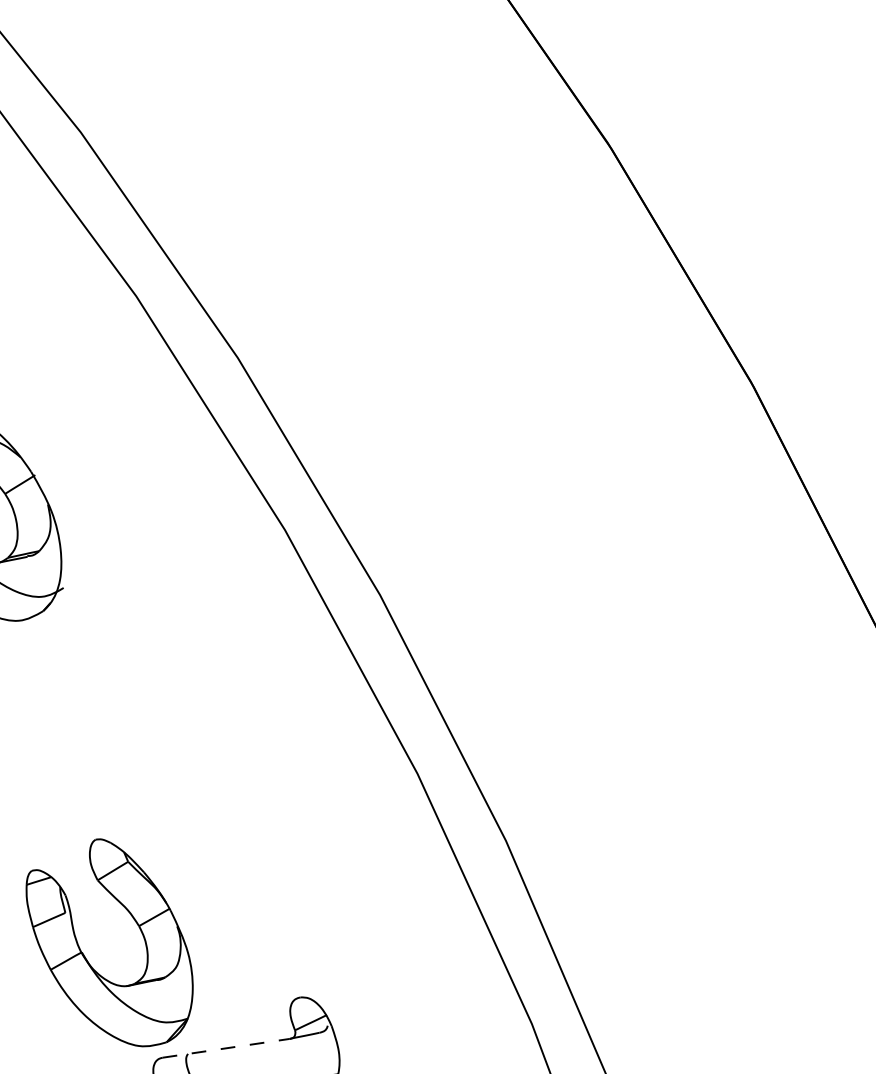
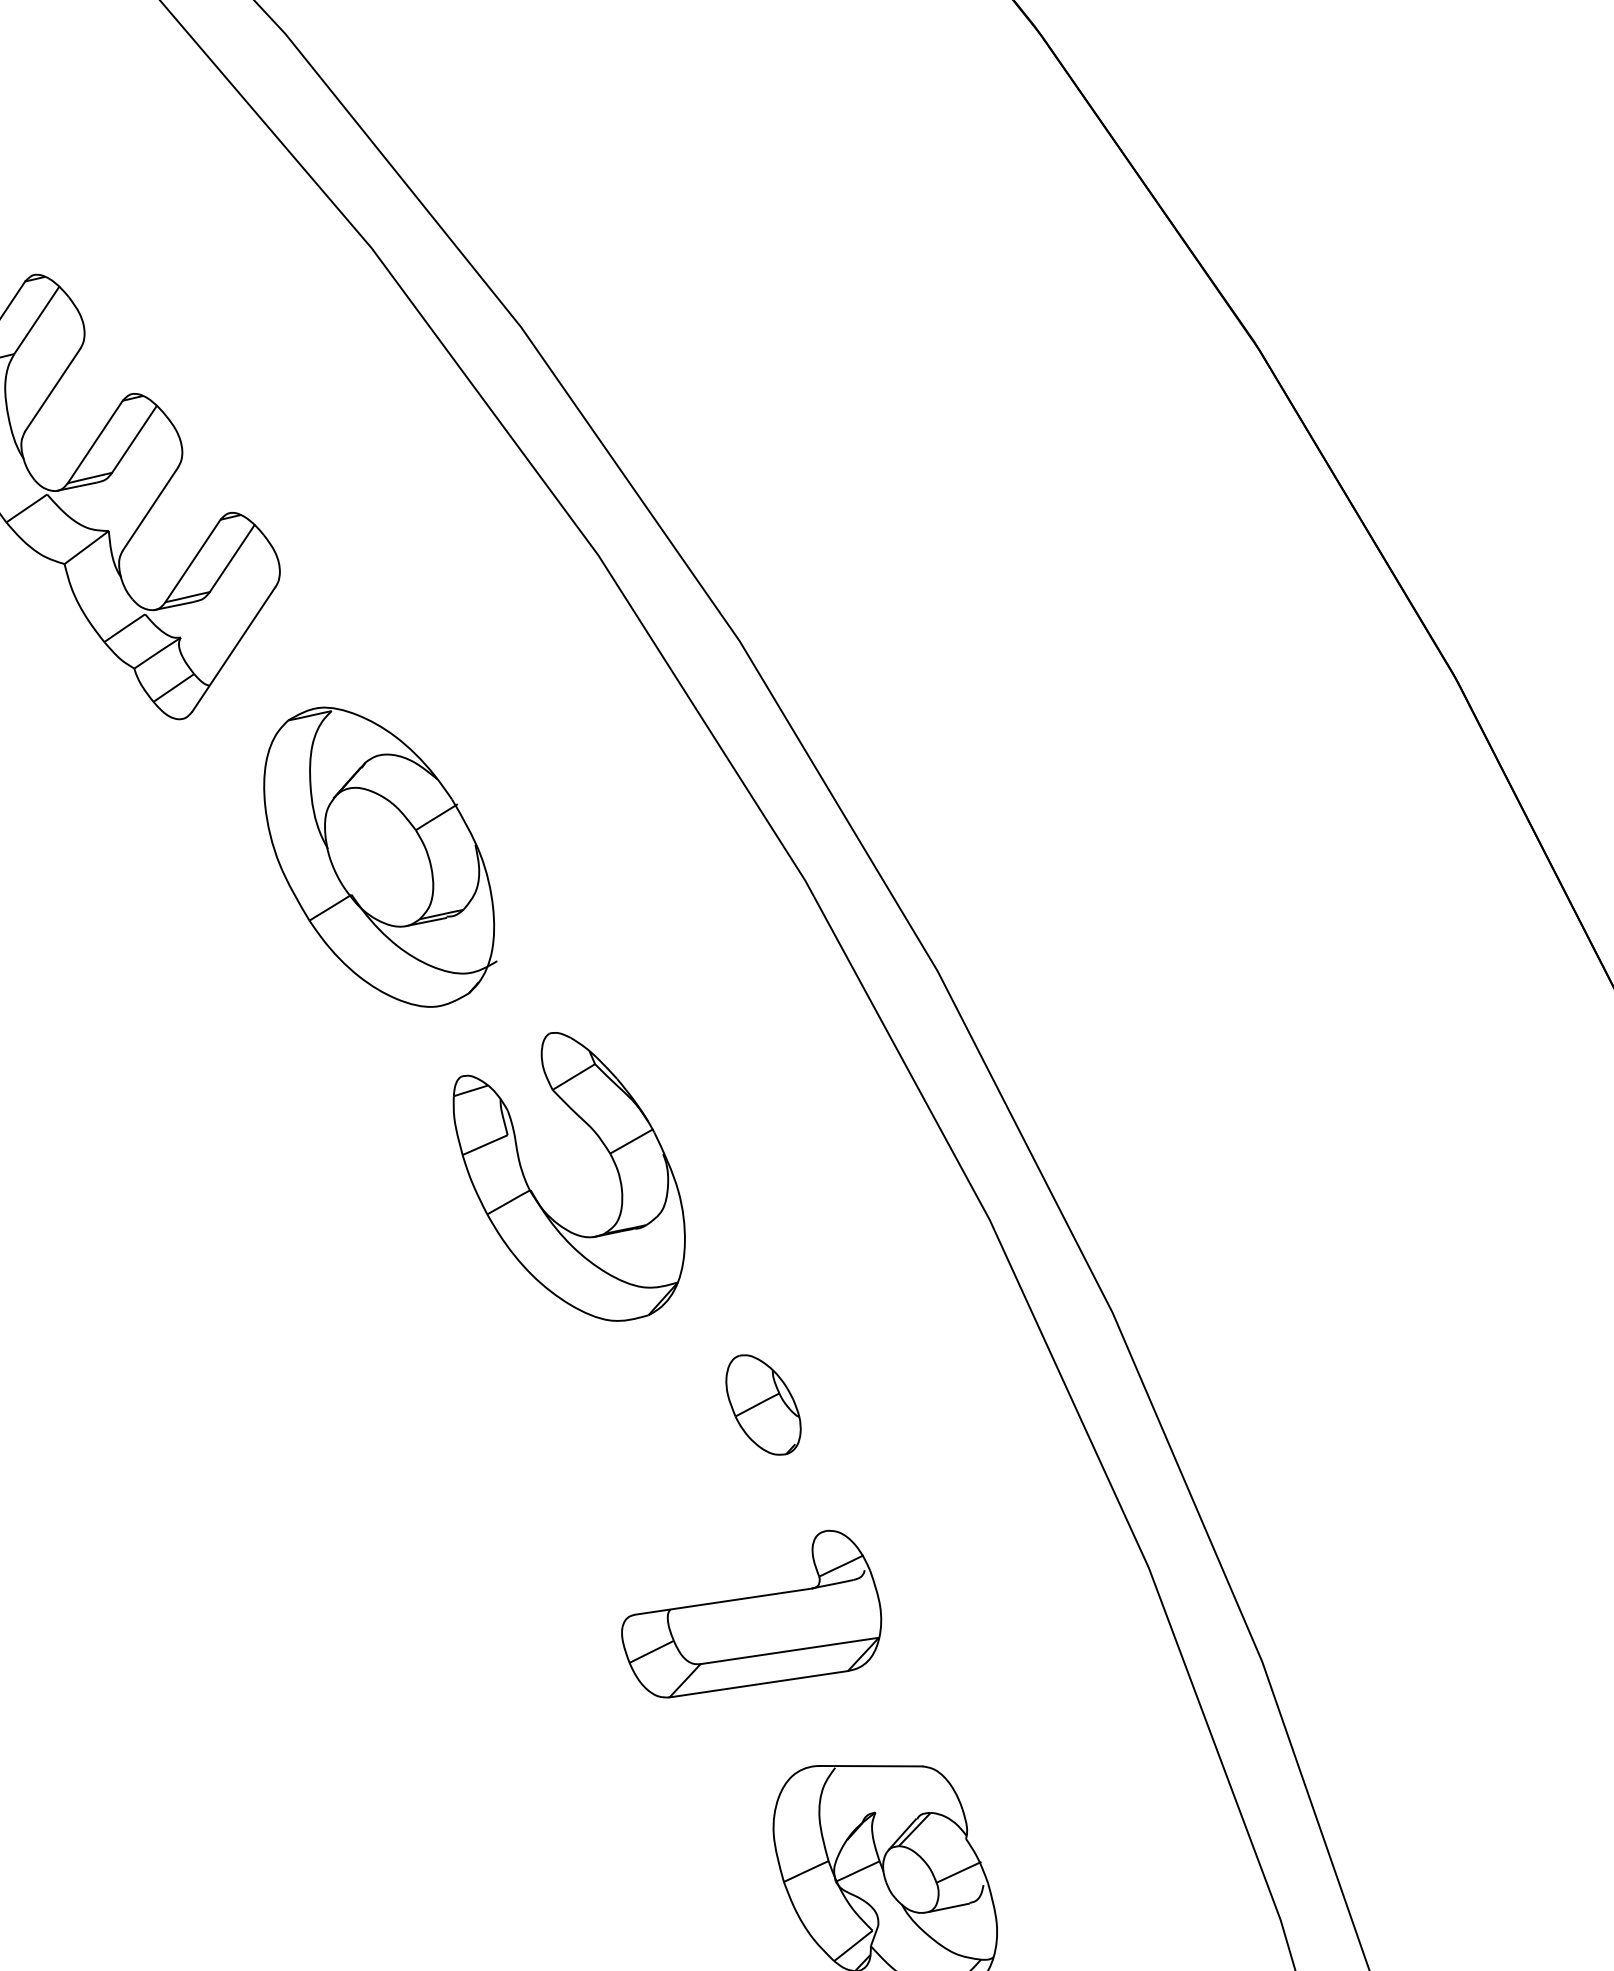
part: (254, 906) -> (763, 1404), added
part: (84, 955) -> (534, 1194), moved
line: (226, 1048) -> (723, 1601), dashed -> solid

